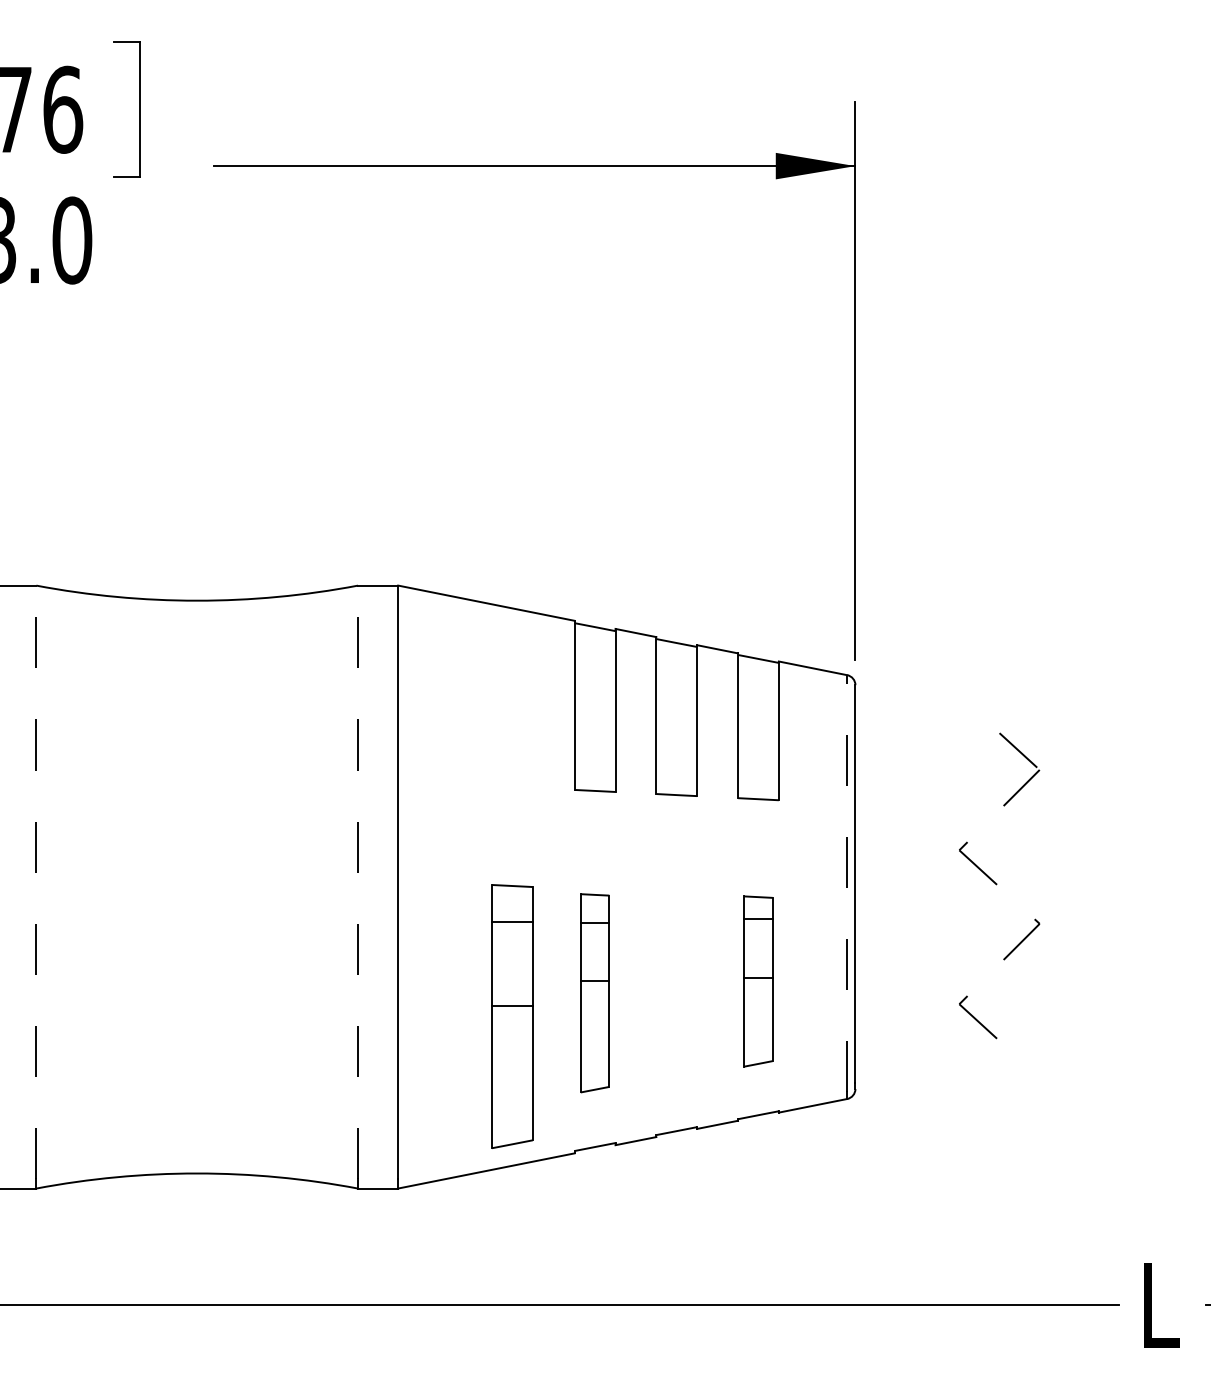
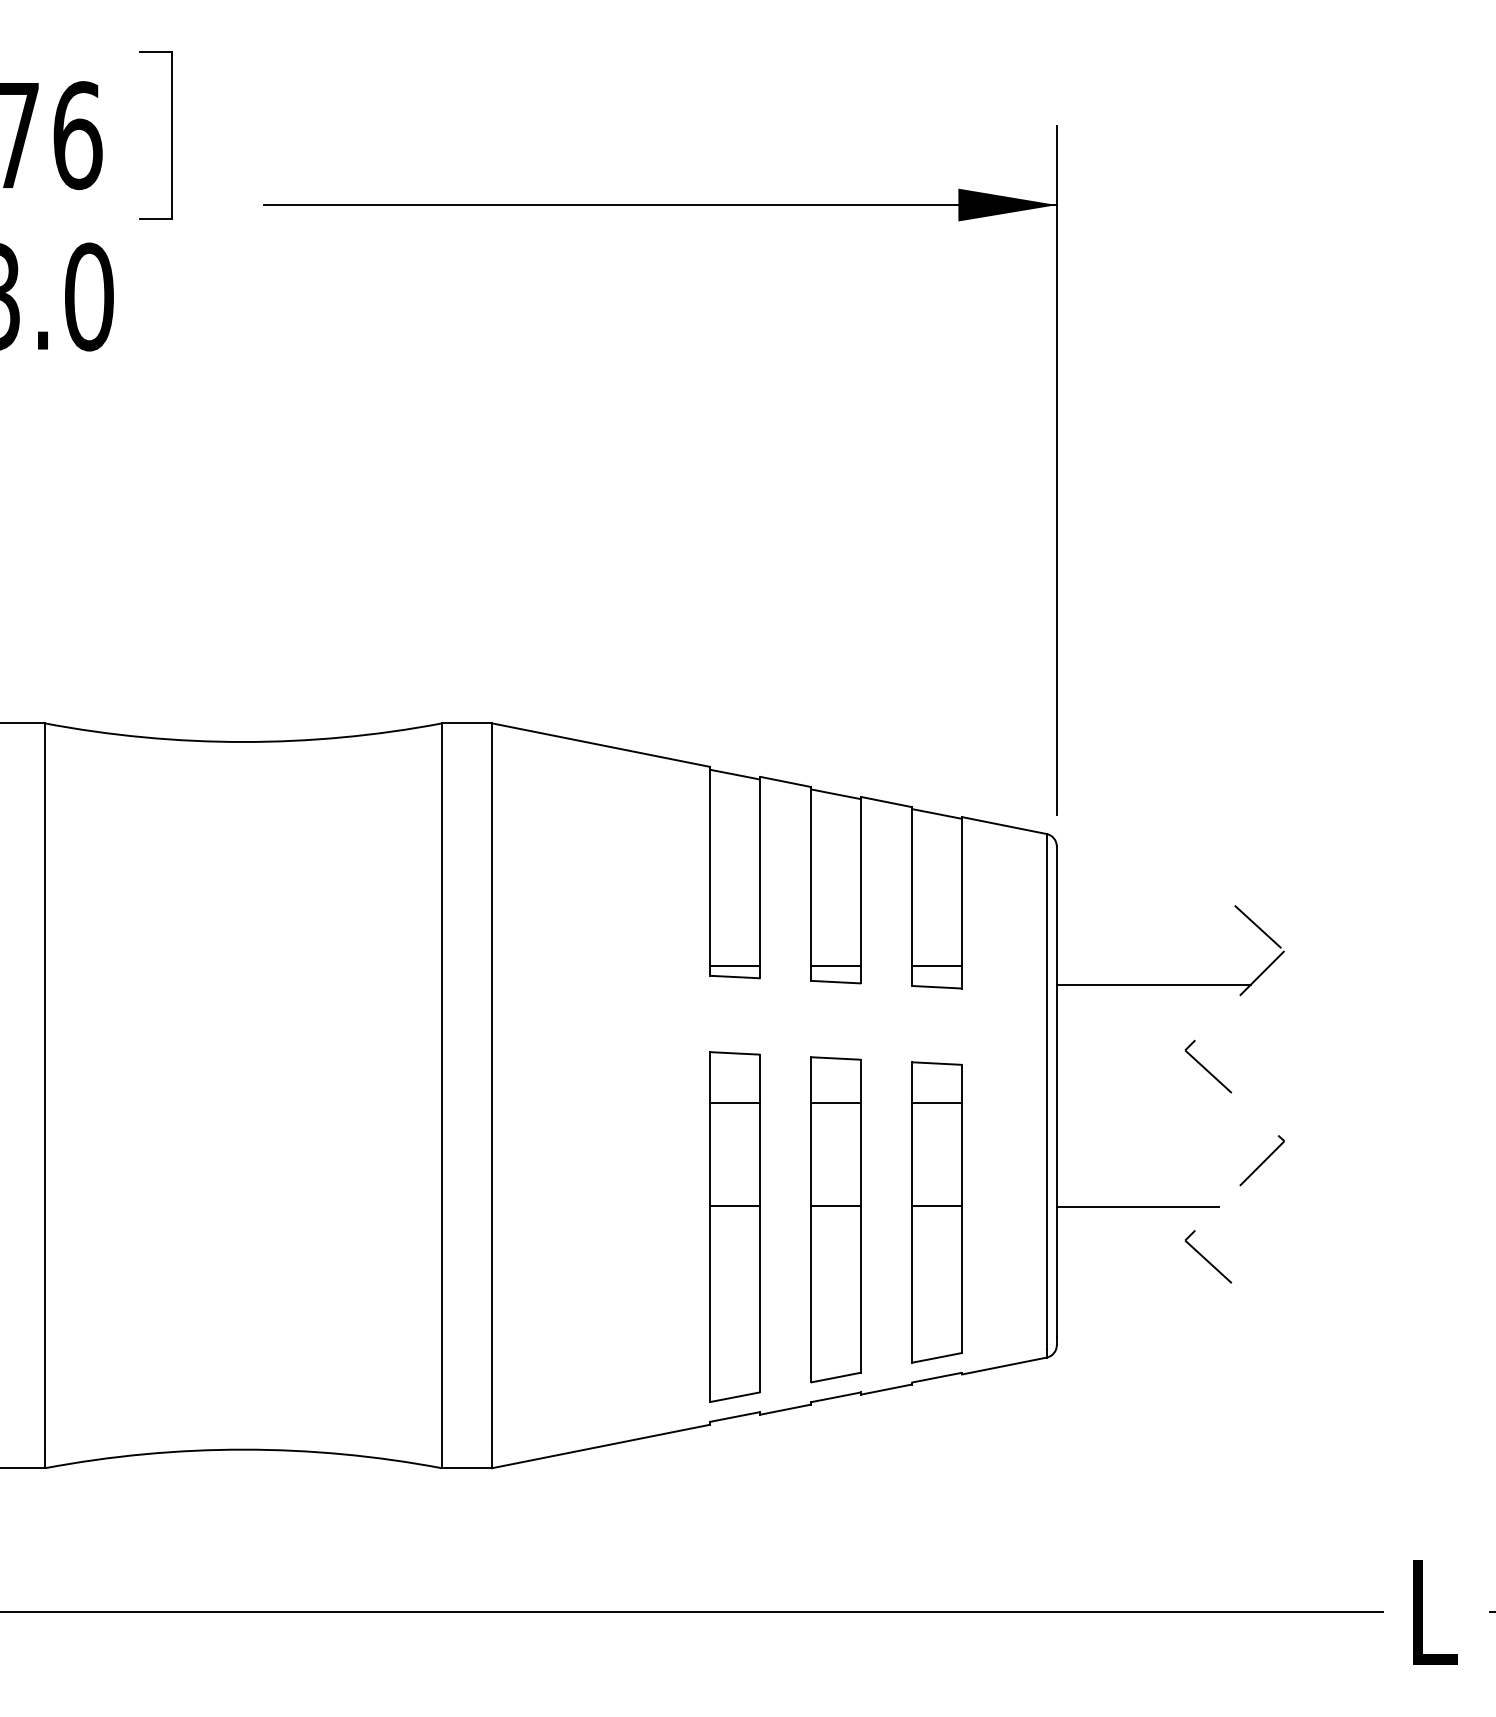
line: (594, 781) -> (734, 965), added
line: (676, 781) -> (835, 965), added
line: (758, 781) -> (936, 965), added
line: (933, 796) -> (1153, 984), added
line: (36, 881) -> (44, 1089), dashed -> solid
line: (358, 881) -> (442, 1089), dashed -> solid
line: (847, 883) -> (1046, 1091), dashed -> solid
line: (920, 977) -> (1137, 1207), added
part: (758, 981) -> (936, 1212), size x1.43
part: (594, 992) -> (734, 1226), size x1.43
part: (512, 1016) -> (835, 1219), moved

